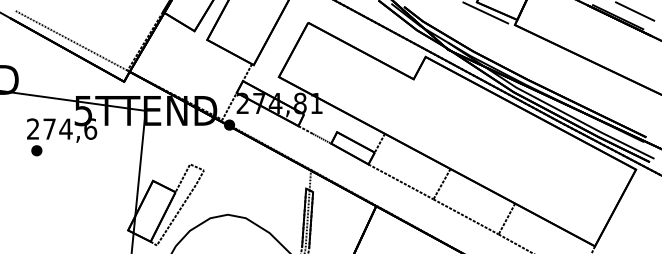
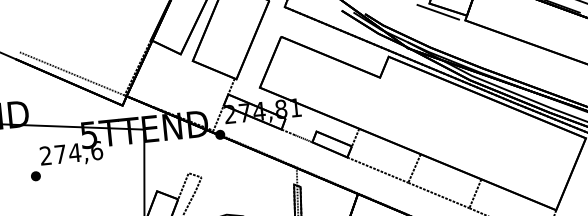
part: (36, 150) -> (35, 176), moved

